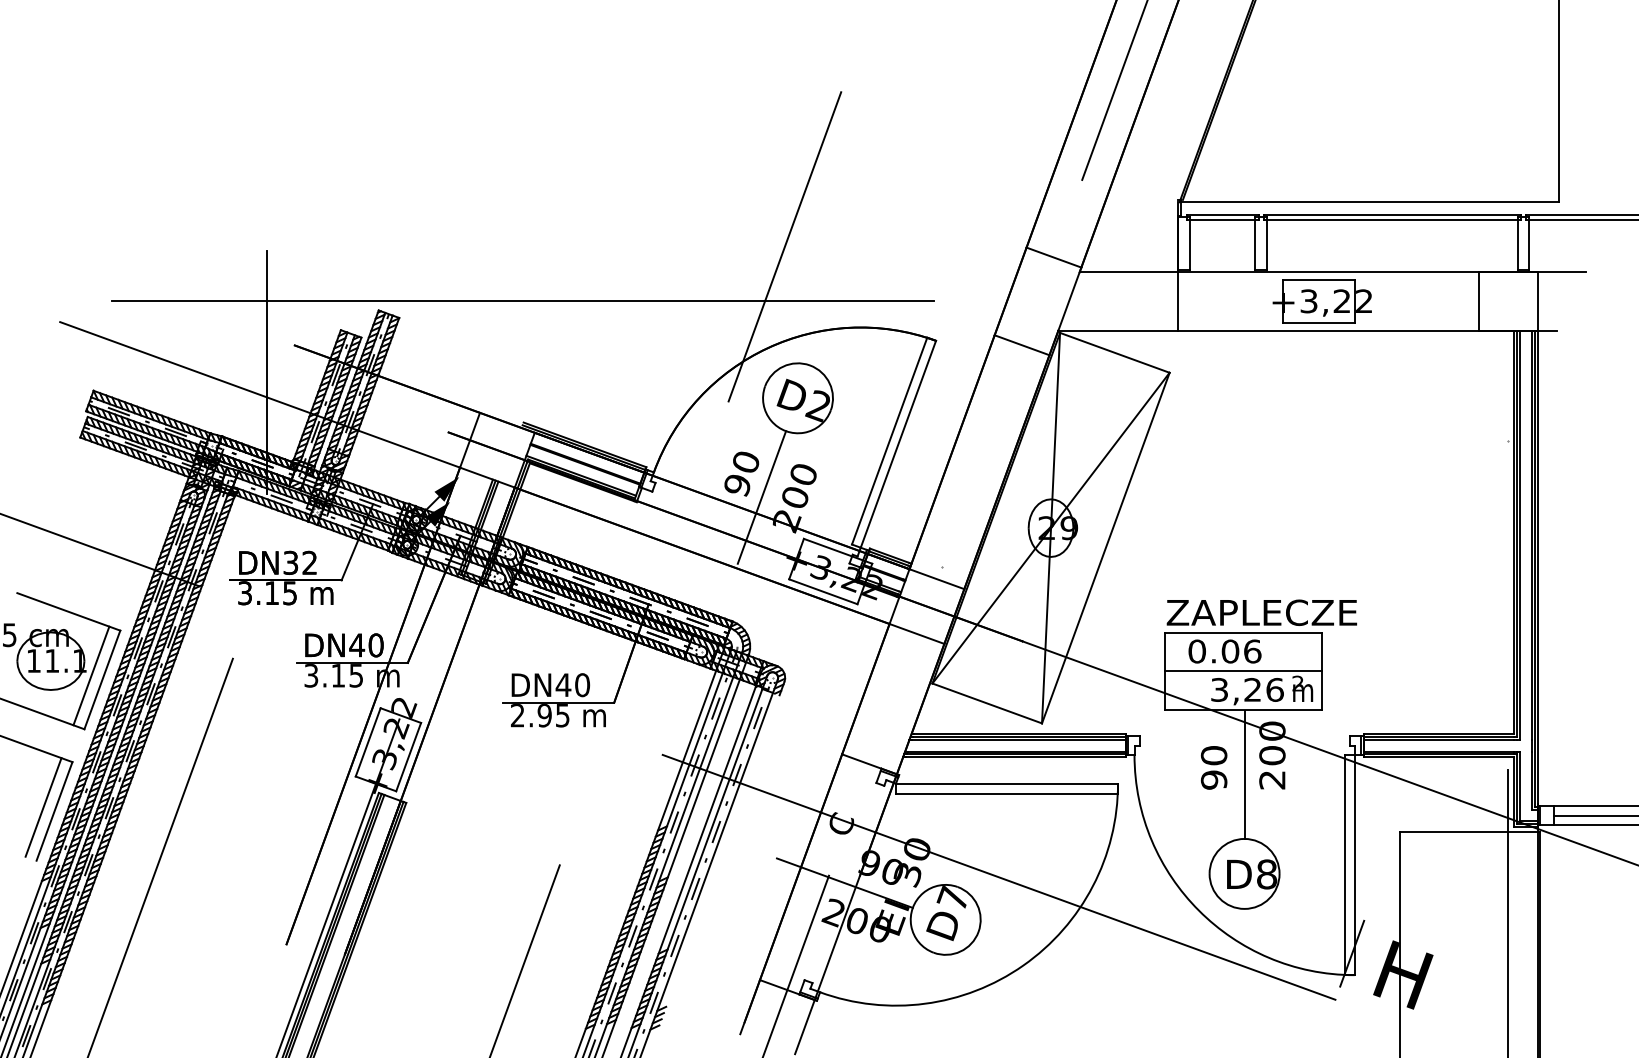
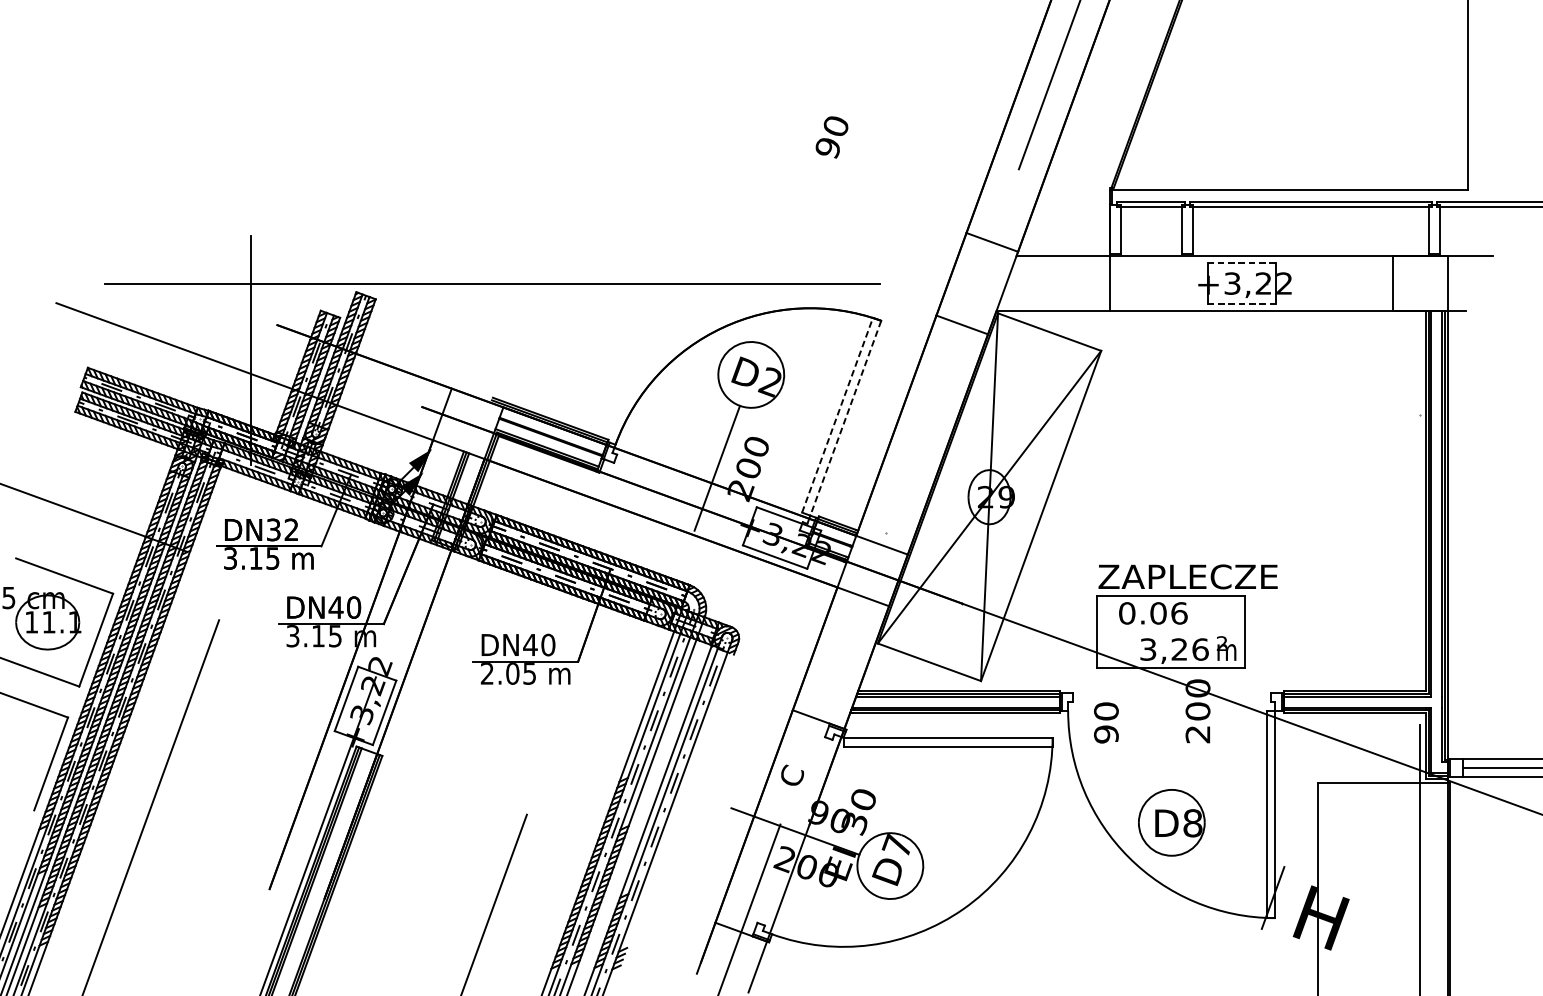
line: (784, 246) -> (738, 231), removed
line: (1318, 279) -> (1241, 263), solid -> dashed
line: (1319, 322) -> (1242, 303), solid -> dashed
line: (889, 440) -> (837, 414), solid -> dashed
line: (898, 444) -> (845, 418), solid -> dashed
text: (741, 473) -> (831, 136), moved
line: (1243, 671) -> (1170, 632), removed
line: (91, 675) -> (85, 635), removed
text: (544, 715) -> (512, 673), 2.95 -> 2.05
text: (1213, 767) -> (1105, 722), moved
line: (1244, 774) -> (1171, 729), removed
line: (43, 807) -> (40, 760), removed
line: (998, 876) -> (940, 825), removed

